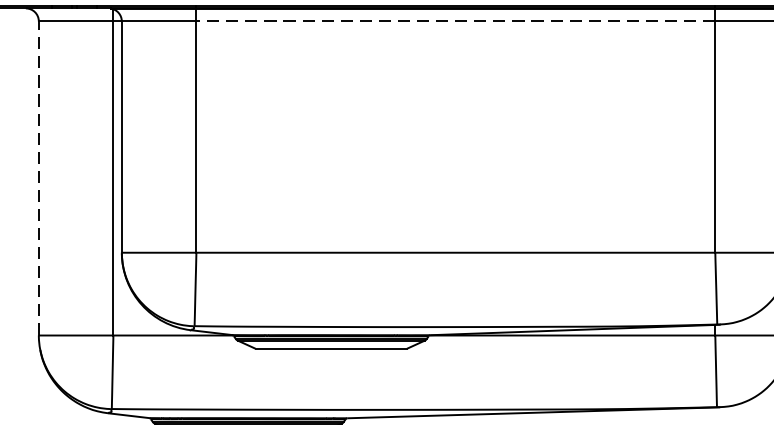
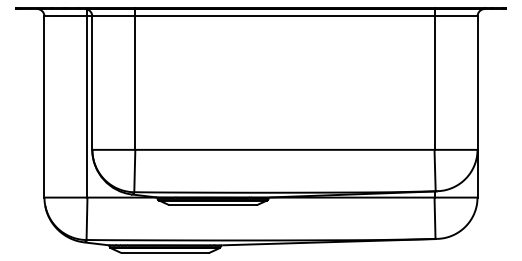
line: (455, 21) -> (284, 16), dashed -> solid
line: (38, 179) -> (44, 107), dashed -> solid

